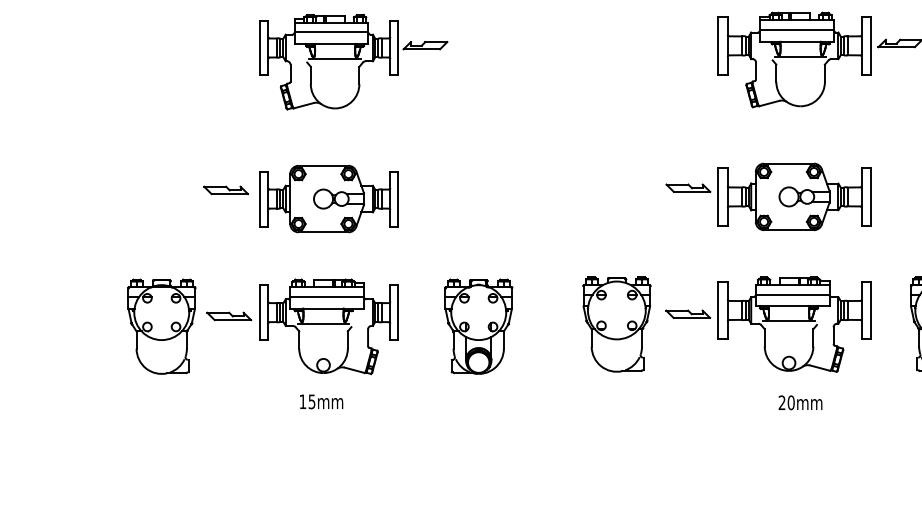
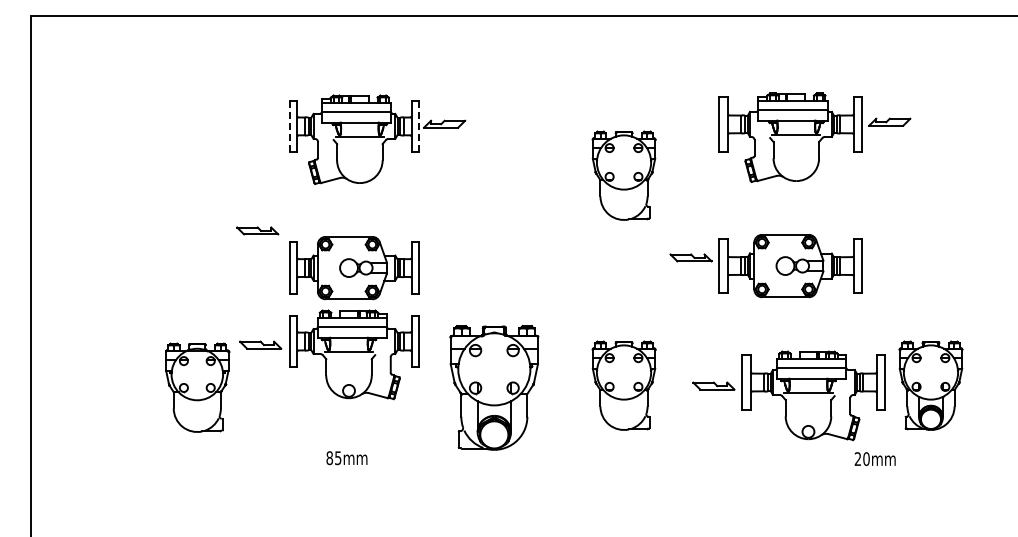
line: (260, 48) -> (289, 126), solid -> dashed
line: (398, 48) -> (419, 126), solid -> dashed
part: (616, 100) -> (623, 175), added
part: (225, 189) -> (257, 230), moved
part: (767, 324) -> (788, 395), moved
part: (302, 326) -> (329, 354), moved
part: (478, 326) -> (494, 387), size x1.4
text: (302, 402) -> (329, 458), 15mm -> 85mm
text: (799, 402) -> (874, 458), moved

